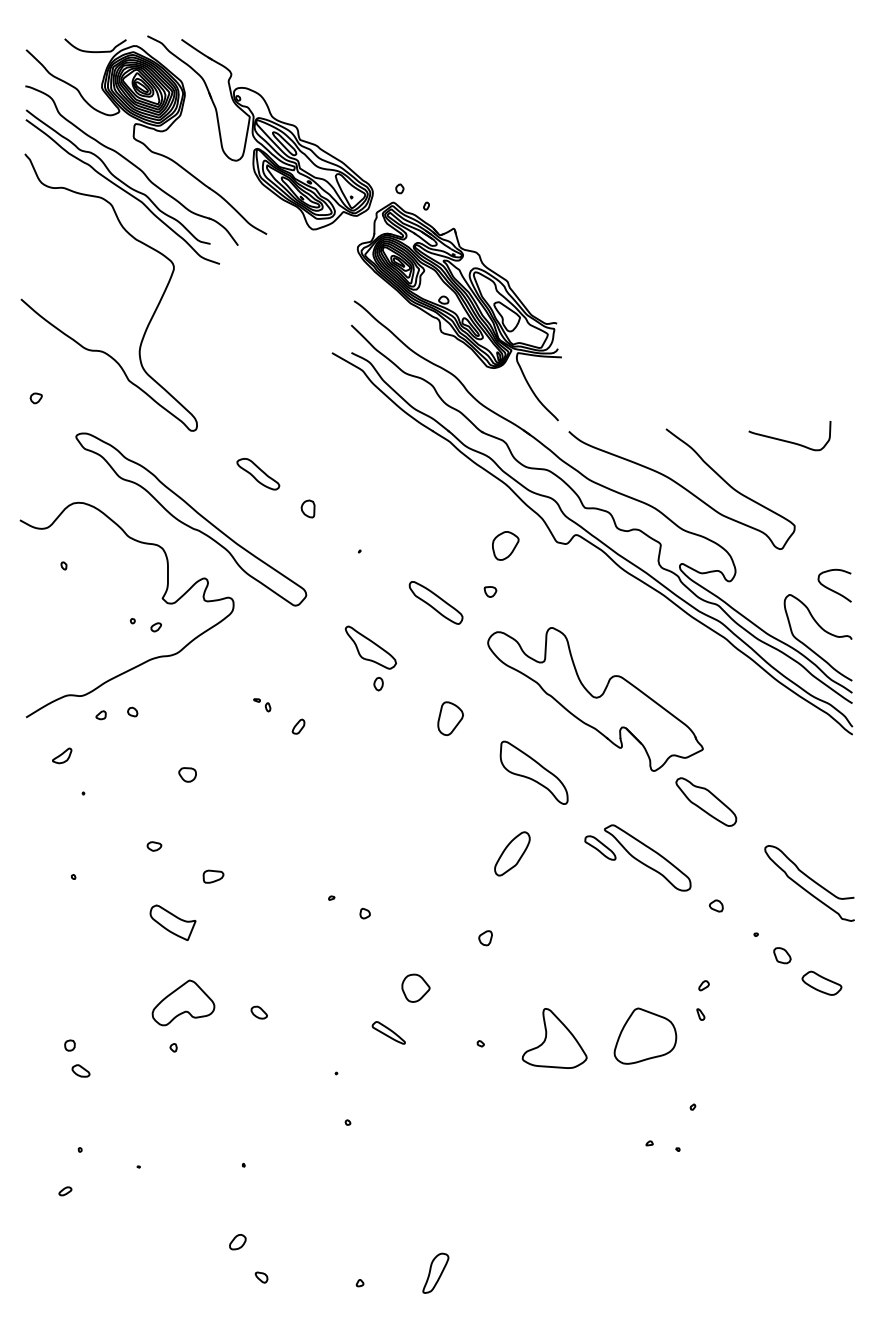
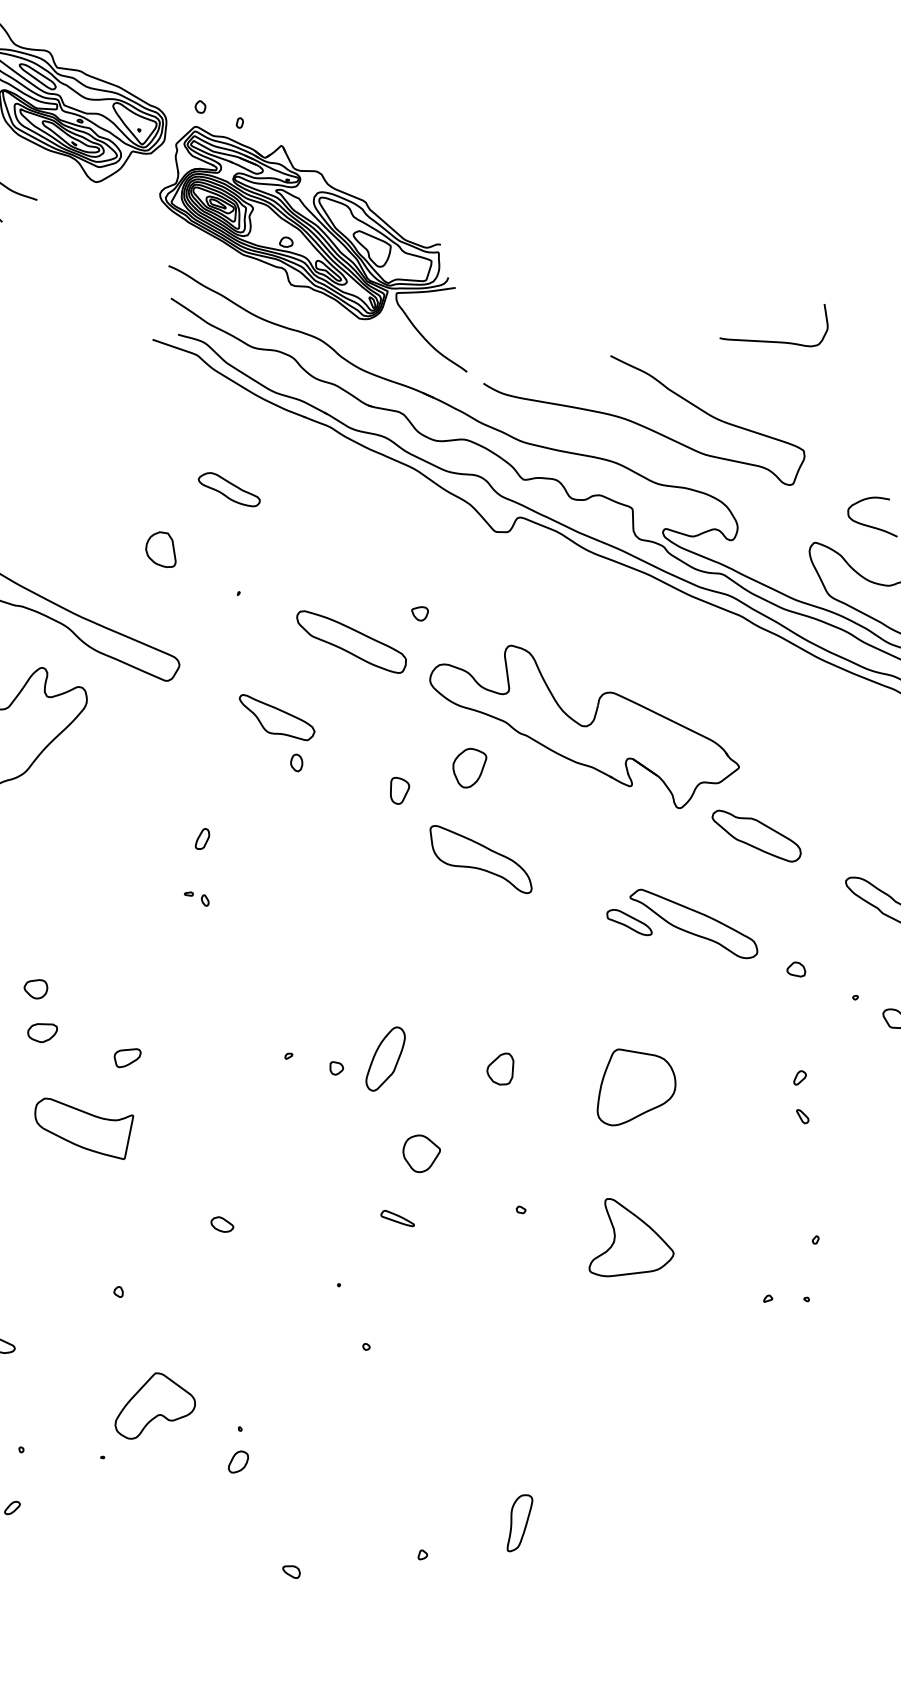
part: (258, 474) -> (229, 490), moved
part: (307, 508) -> (159, 550), size x1.6
part: (505, 545) -> (470, 767), moved
part: (435, 602) -> (351, 641), size x1.4
part: (262, 705) -> (197, 899), moved
part: (450, 718) -> (399, 790), size x0.6
part: (533, 772) -> (479, 859), moved
part: (187, 774) -> (36, 988), moved
part: (154, 846) -> (43, 1032), size x1.6
part: (512, 853) -> (385, 1058), moved
part: (172, 922) -> (85, 1127), size x1.6
part: (485, 938) -> (500, 1070), size x1.6
part: (183, 1002) -> (153, 1403), moved
part: (388, 1032) -> (397, 1218), size x0.7
part: (645, 1035) -> (634, 1083), moved
part: (554, 1038) -> (626, 1235), moved
part: (237, 1242) -> (238, 1462), moved

